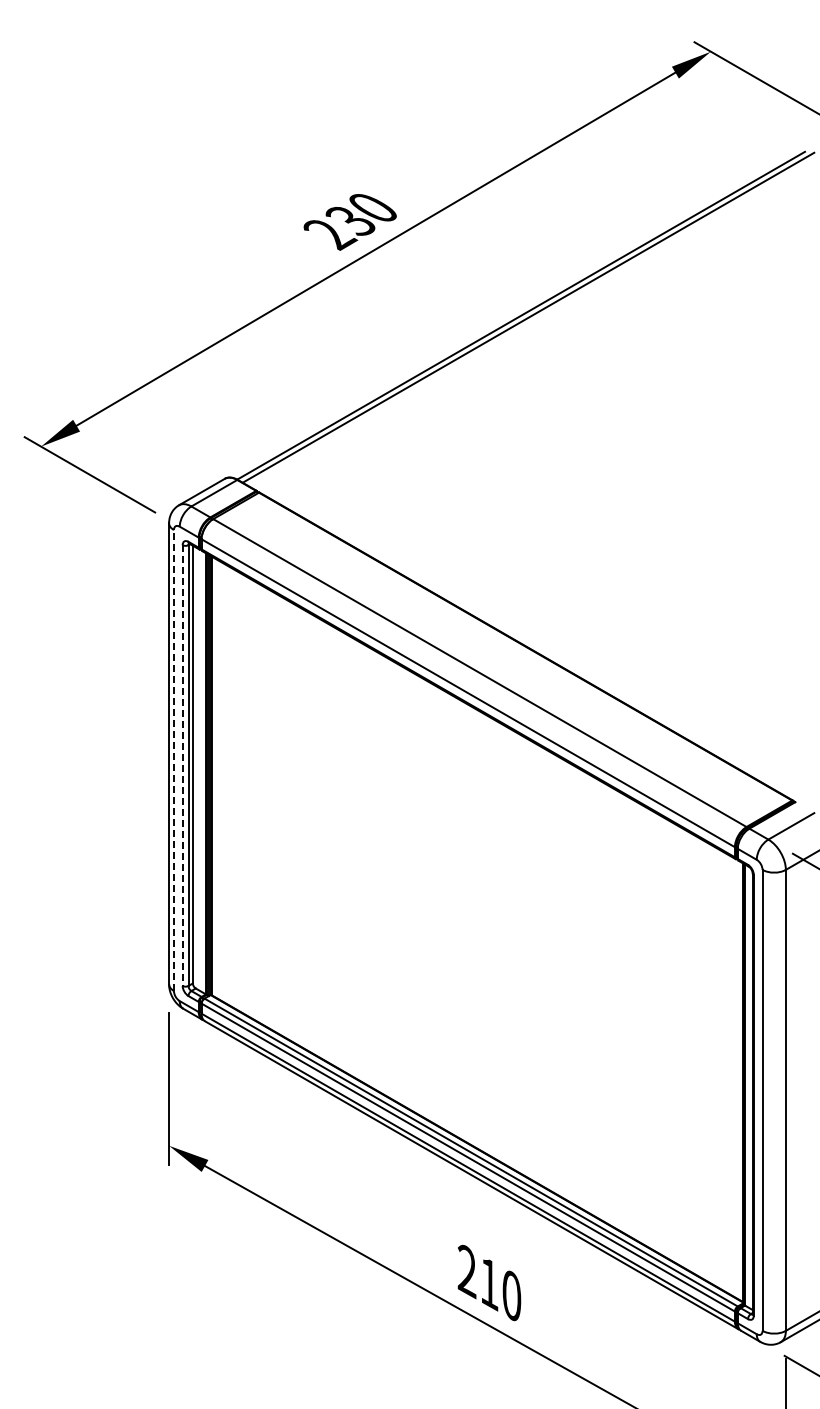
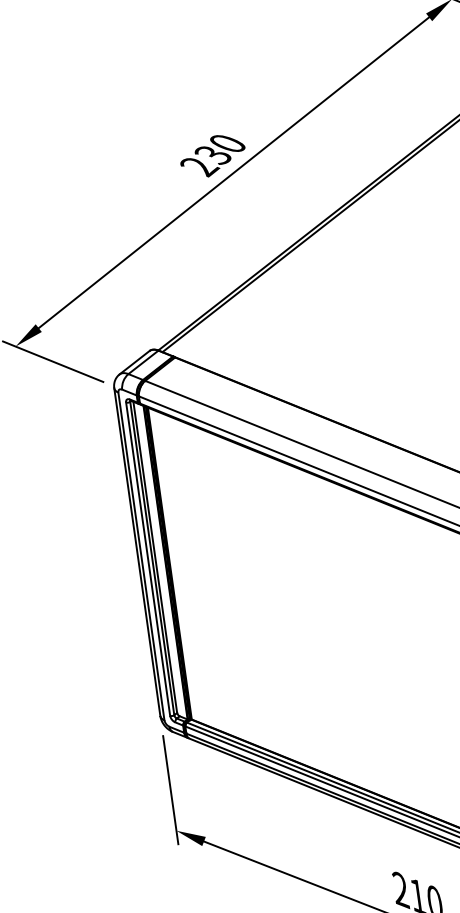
line: (173, 760) -> (141, 556), dashed -> solid
line: (182, 766) -> (148, 559), dashed -> solid

